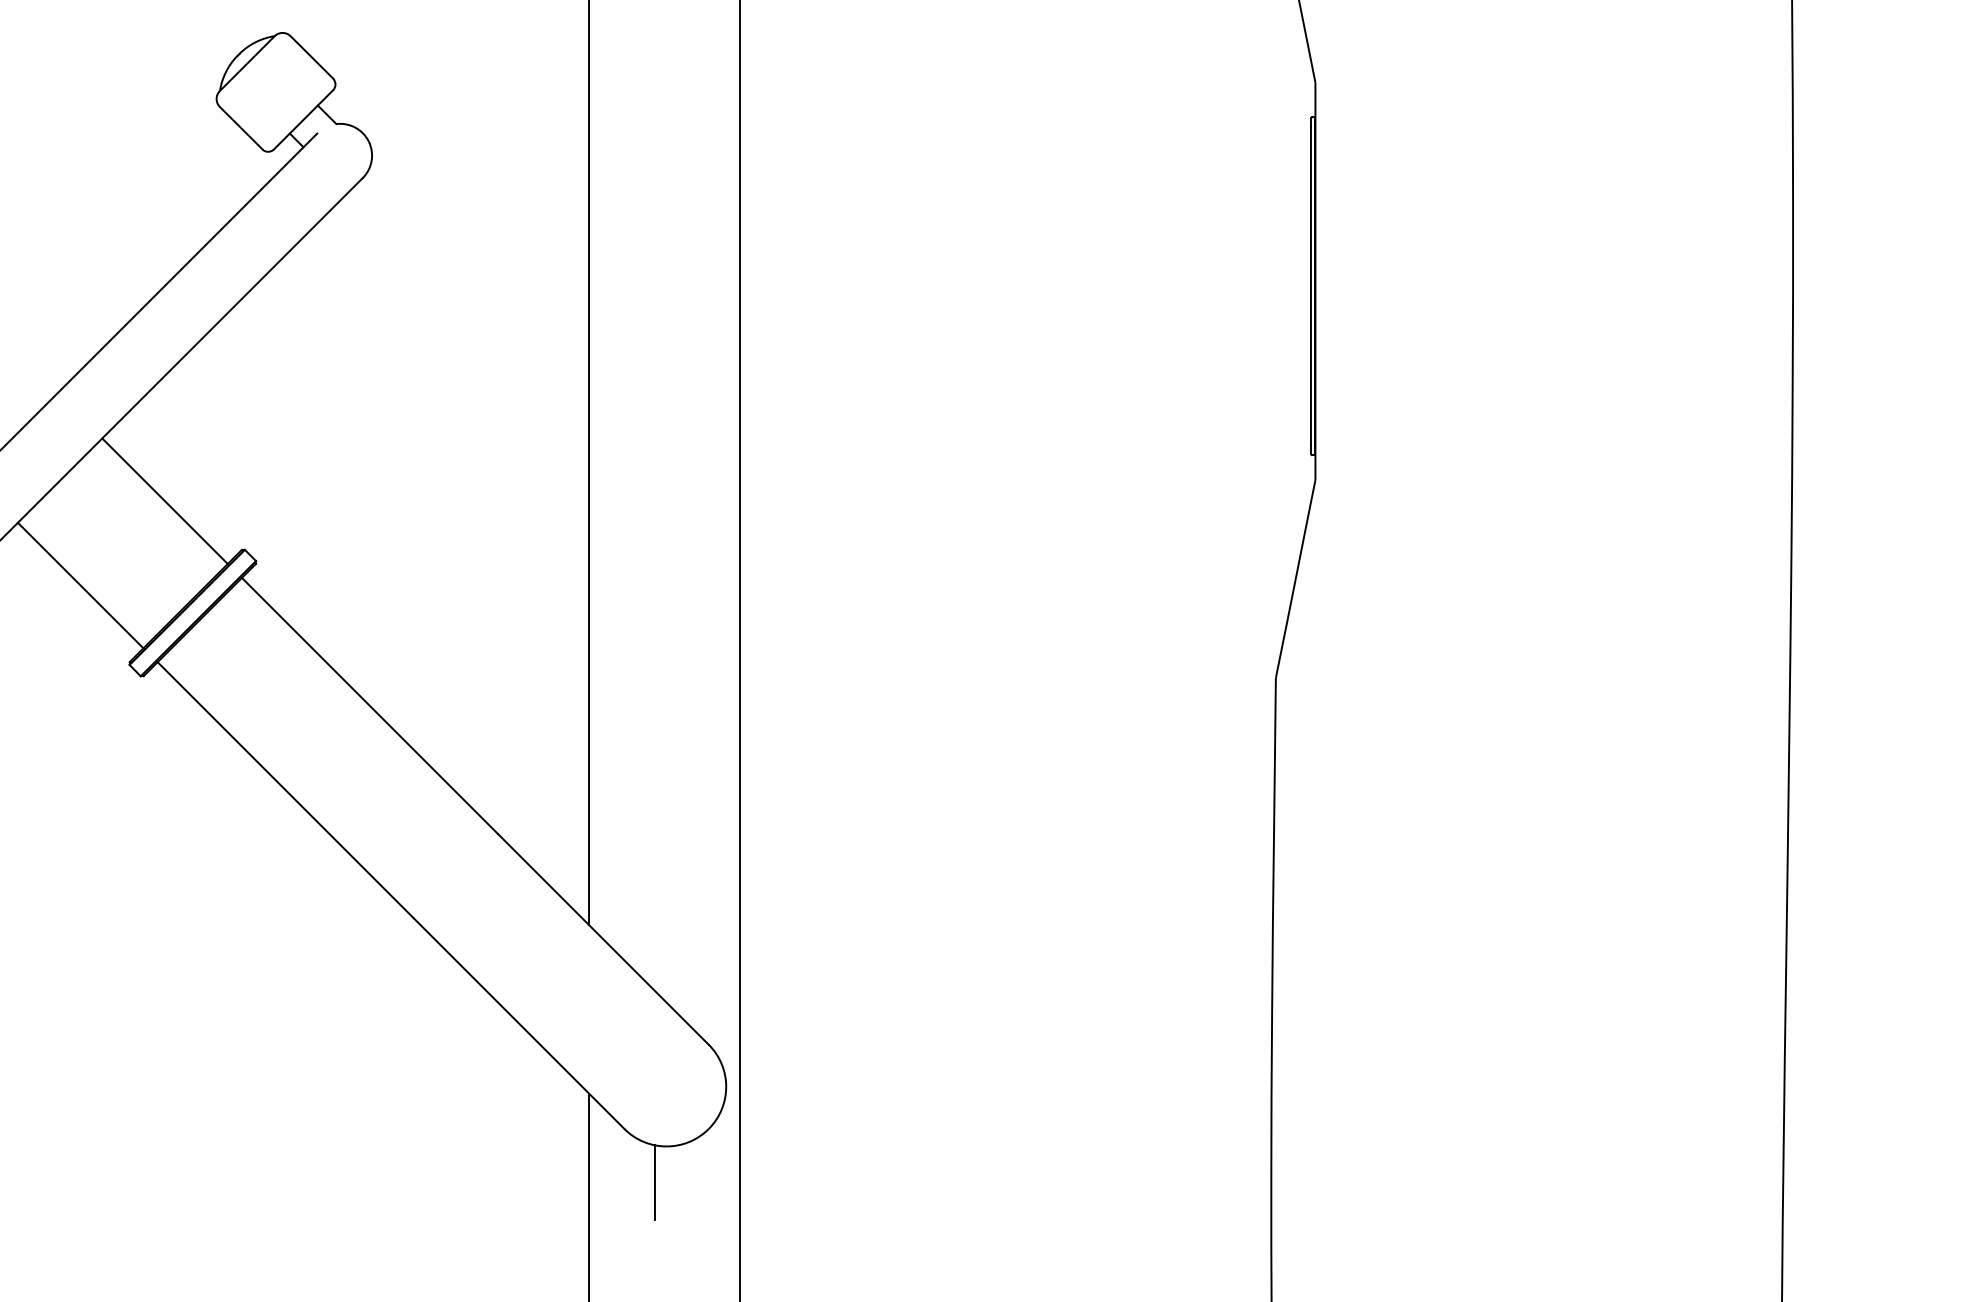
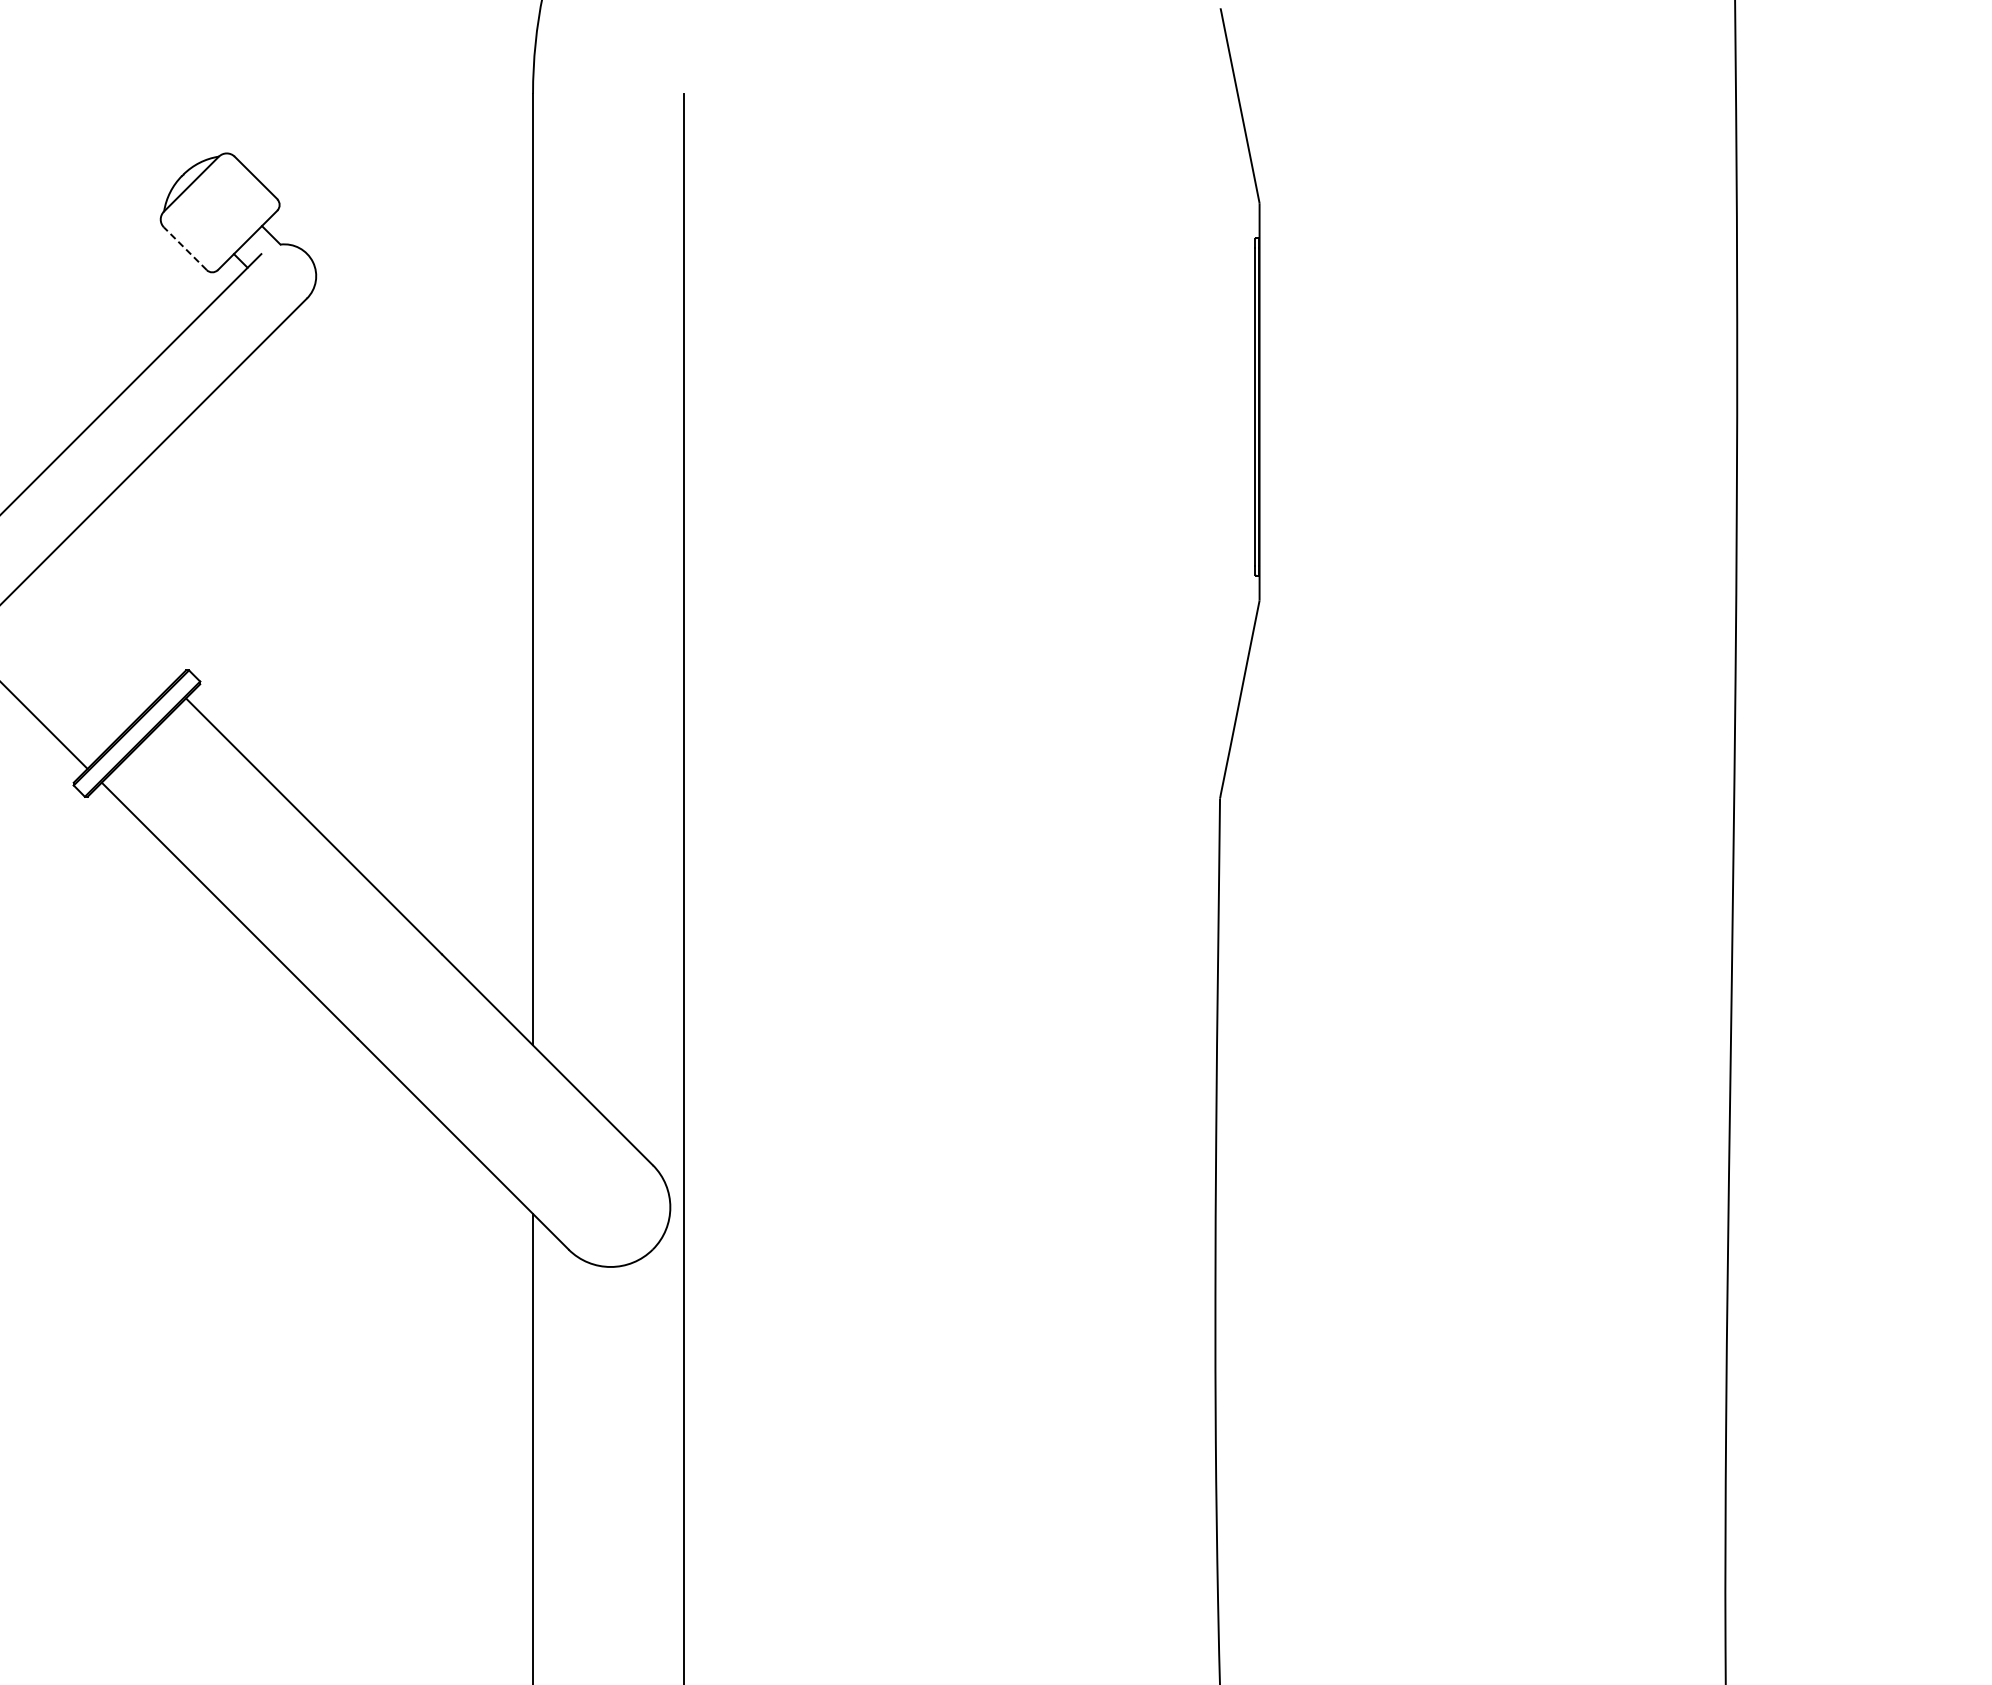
line: (241, 127) -> (185, 248), solid -> dashed
line: (164, 500) -> (108, 621), removed
line: (655, 1182) -> (599, 1303), removed

